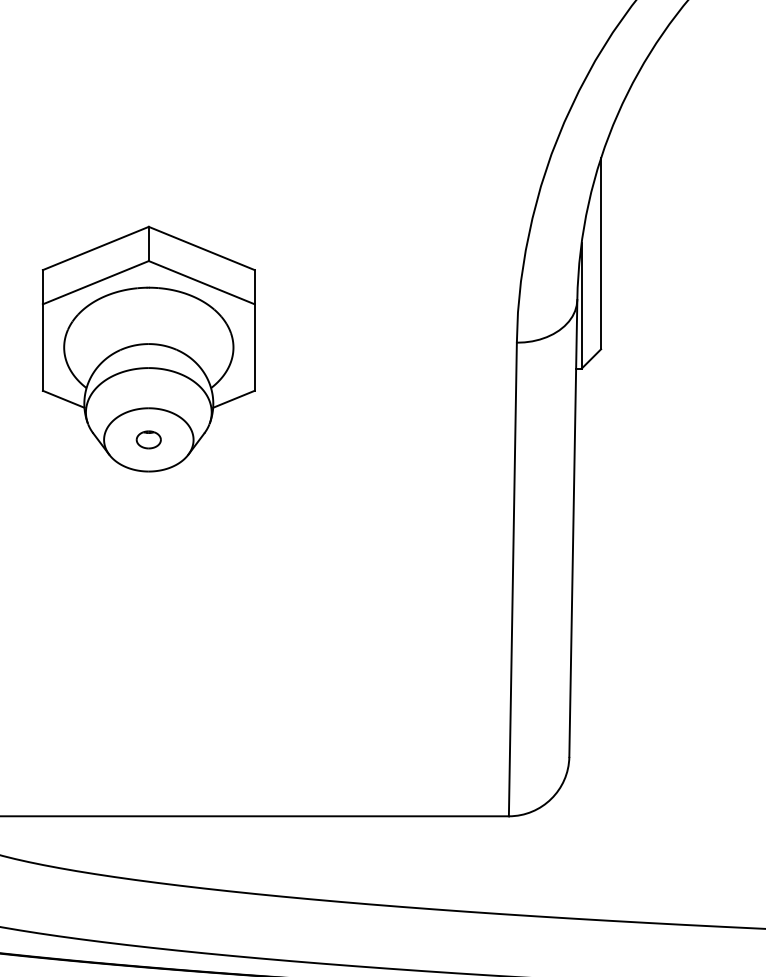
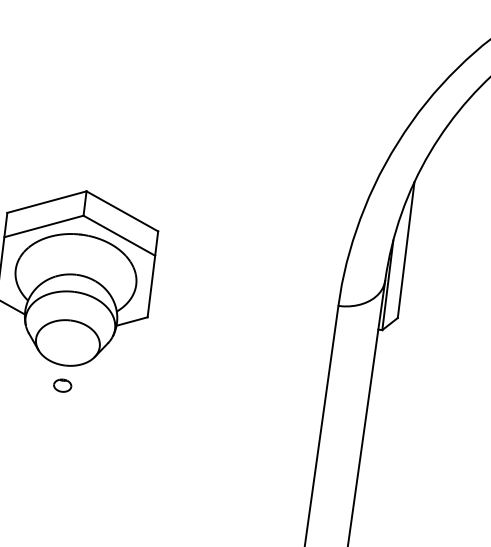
part: (148, 439) -> (62, 385), moved

